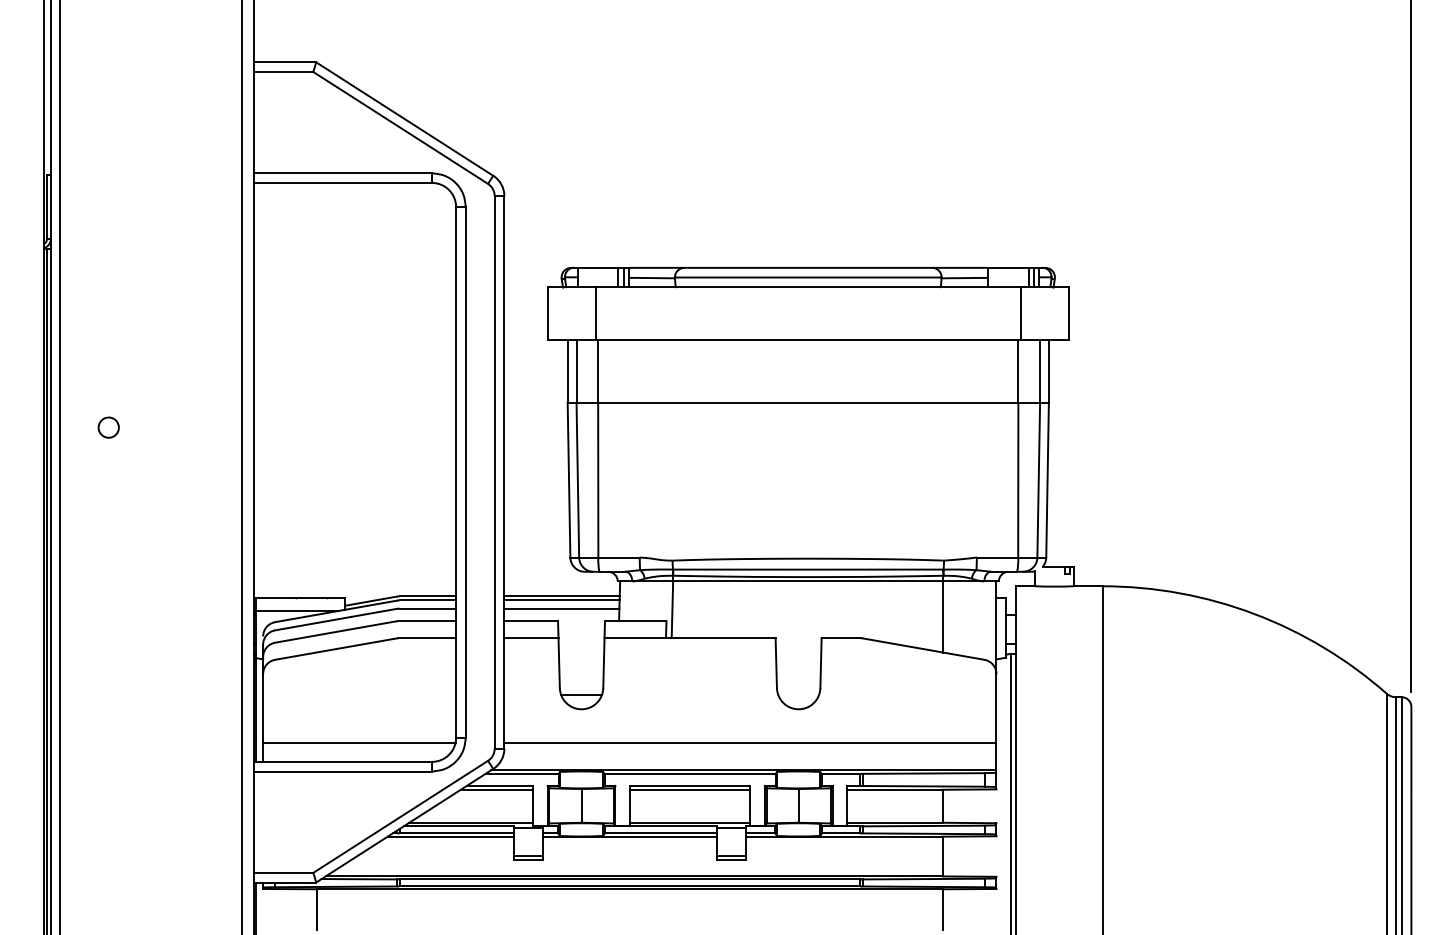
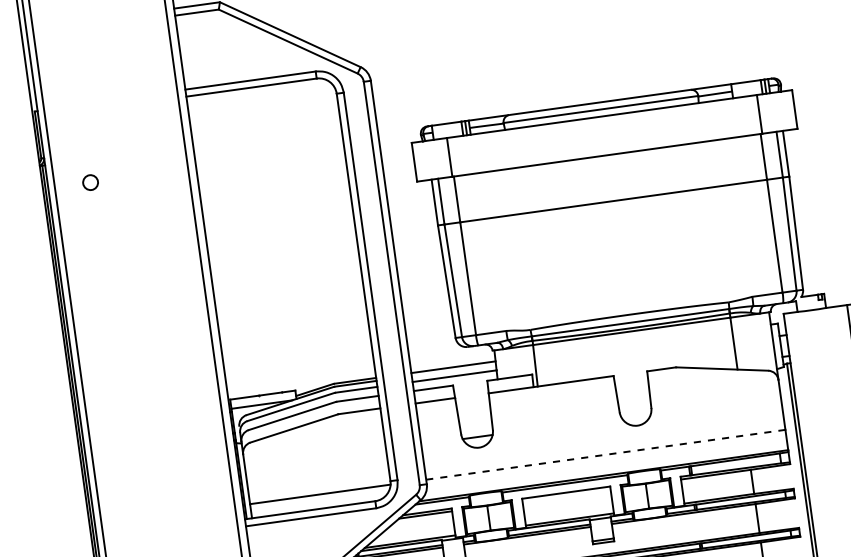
circle: (108, 427) -> (90, 182), moved
line: (561, 600) -> (453, 370), removed
line: (750, 742) -> (605, 454), solid -> dashed
line: (689, 789) -> (566, 495), removed

